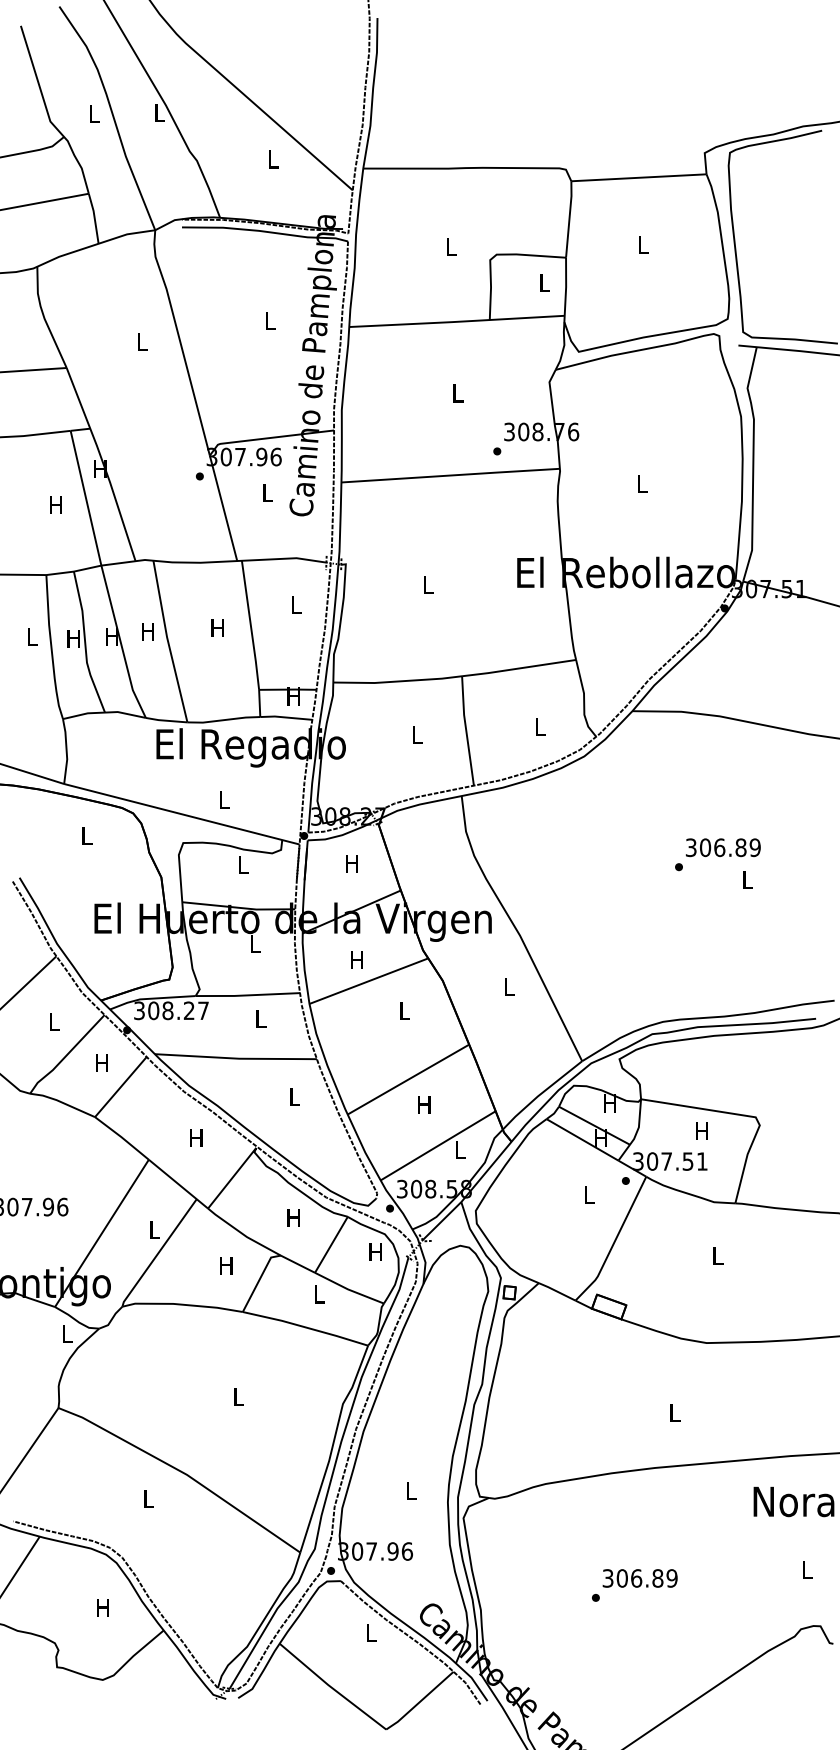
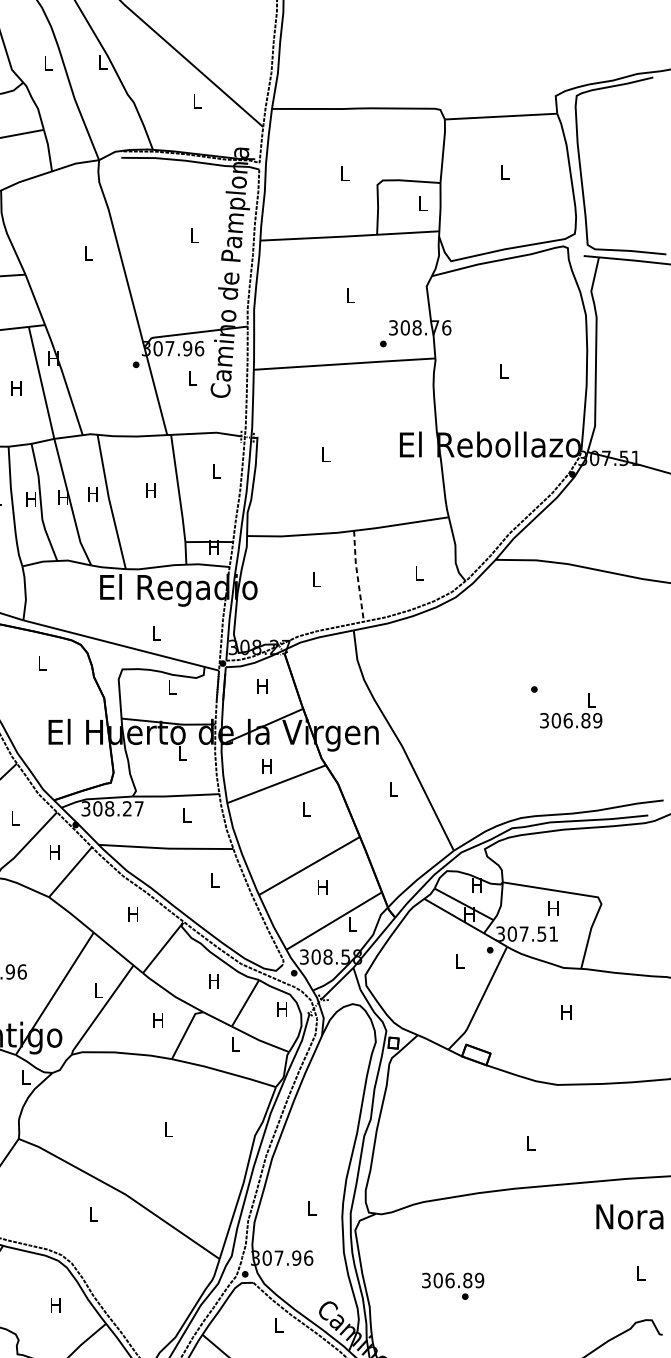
line: (466, 730) -> (357, 575), solid -> dashed
text: (723, 847) -> (571, 720), moved
text: (717, 1255) -> (566, 1012), L -> H
text: (639, 1578) -> (452, 1280), moved

